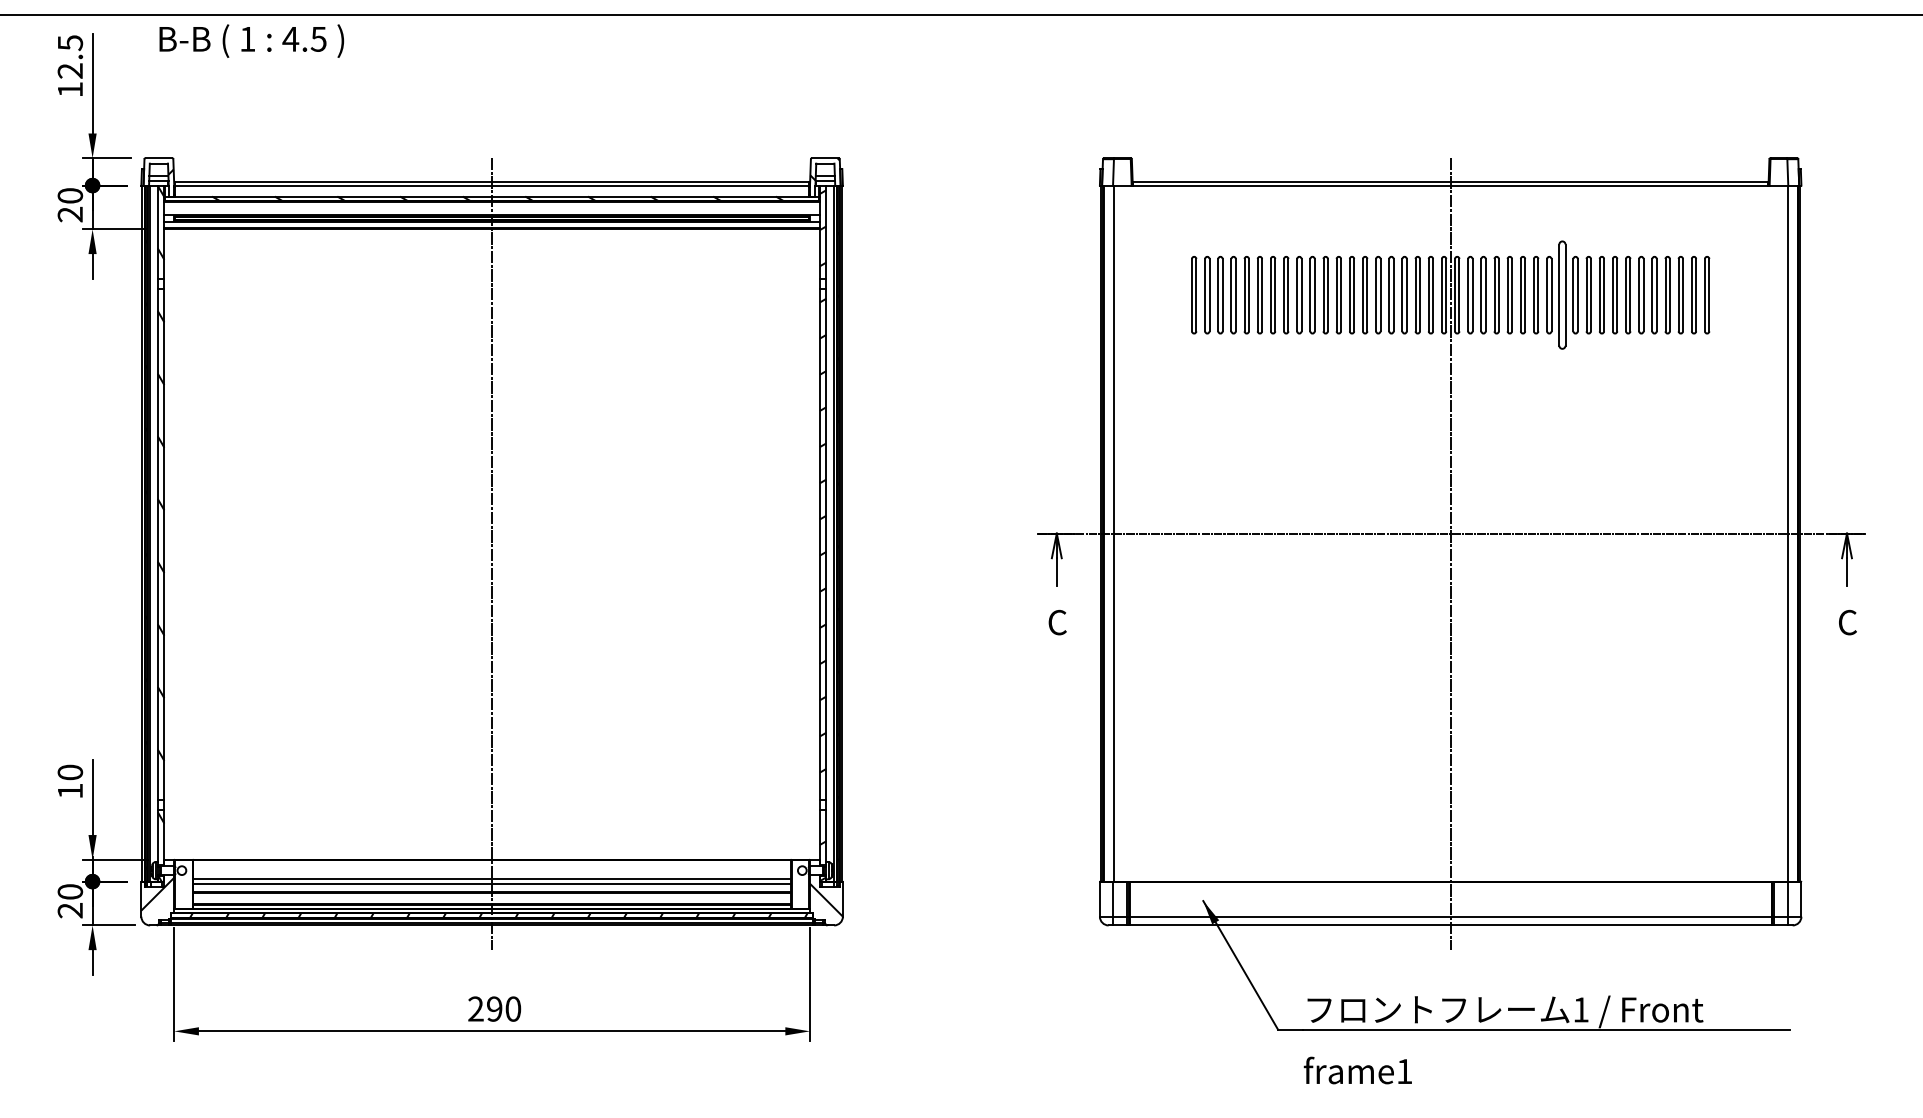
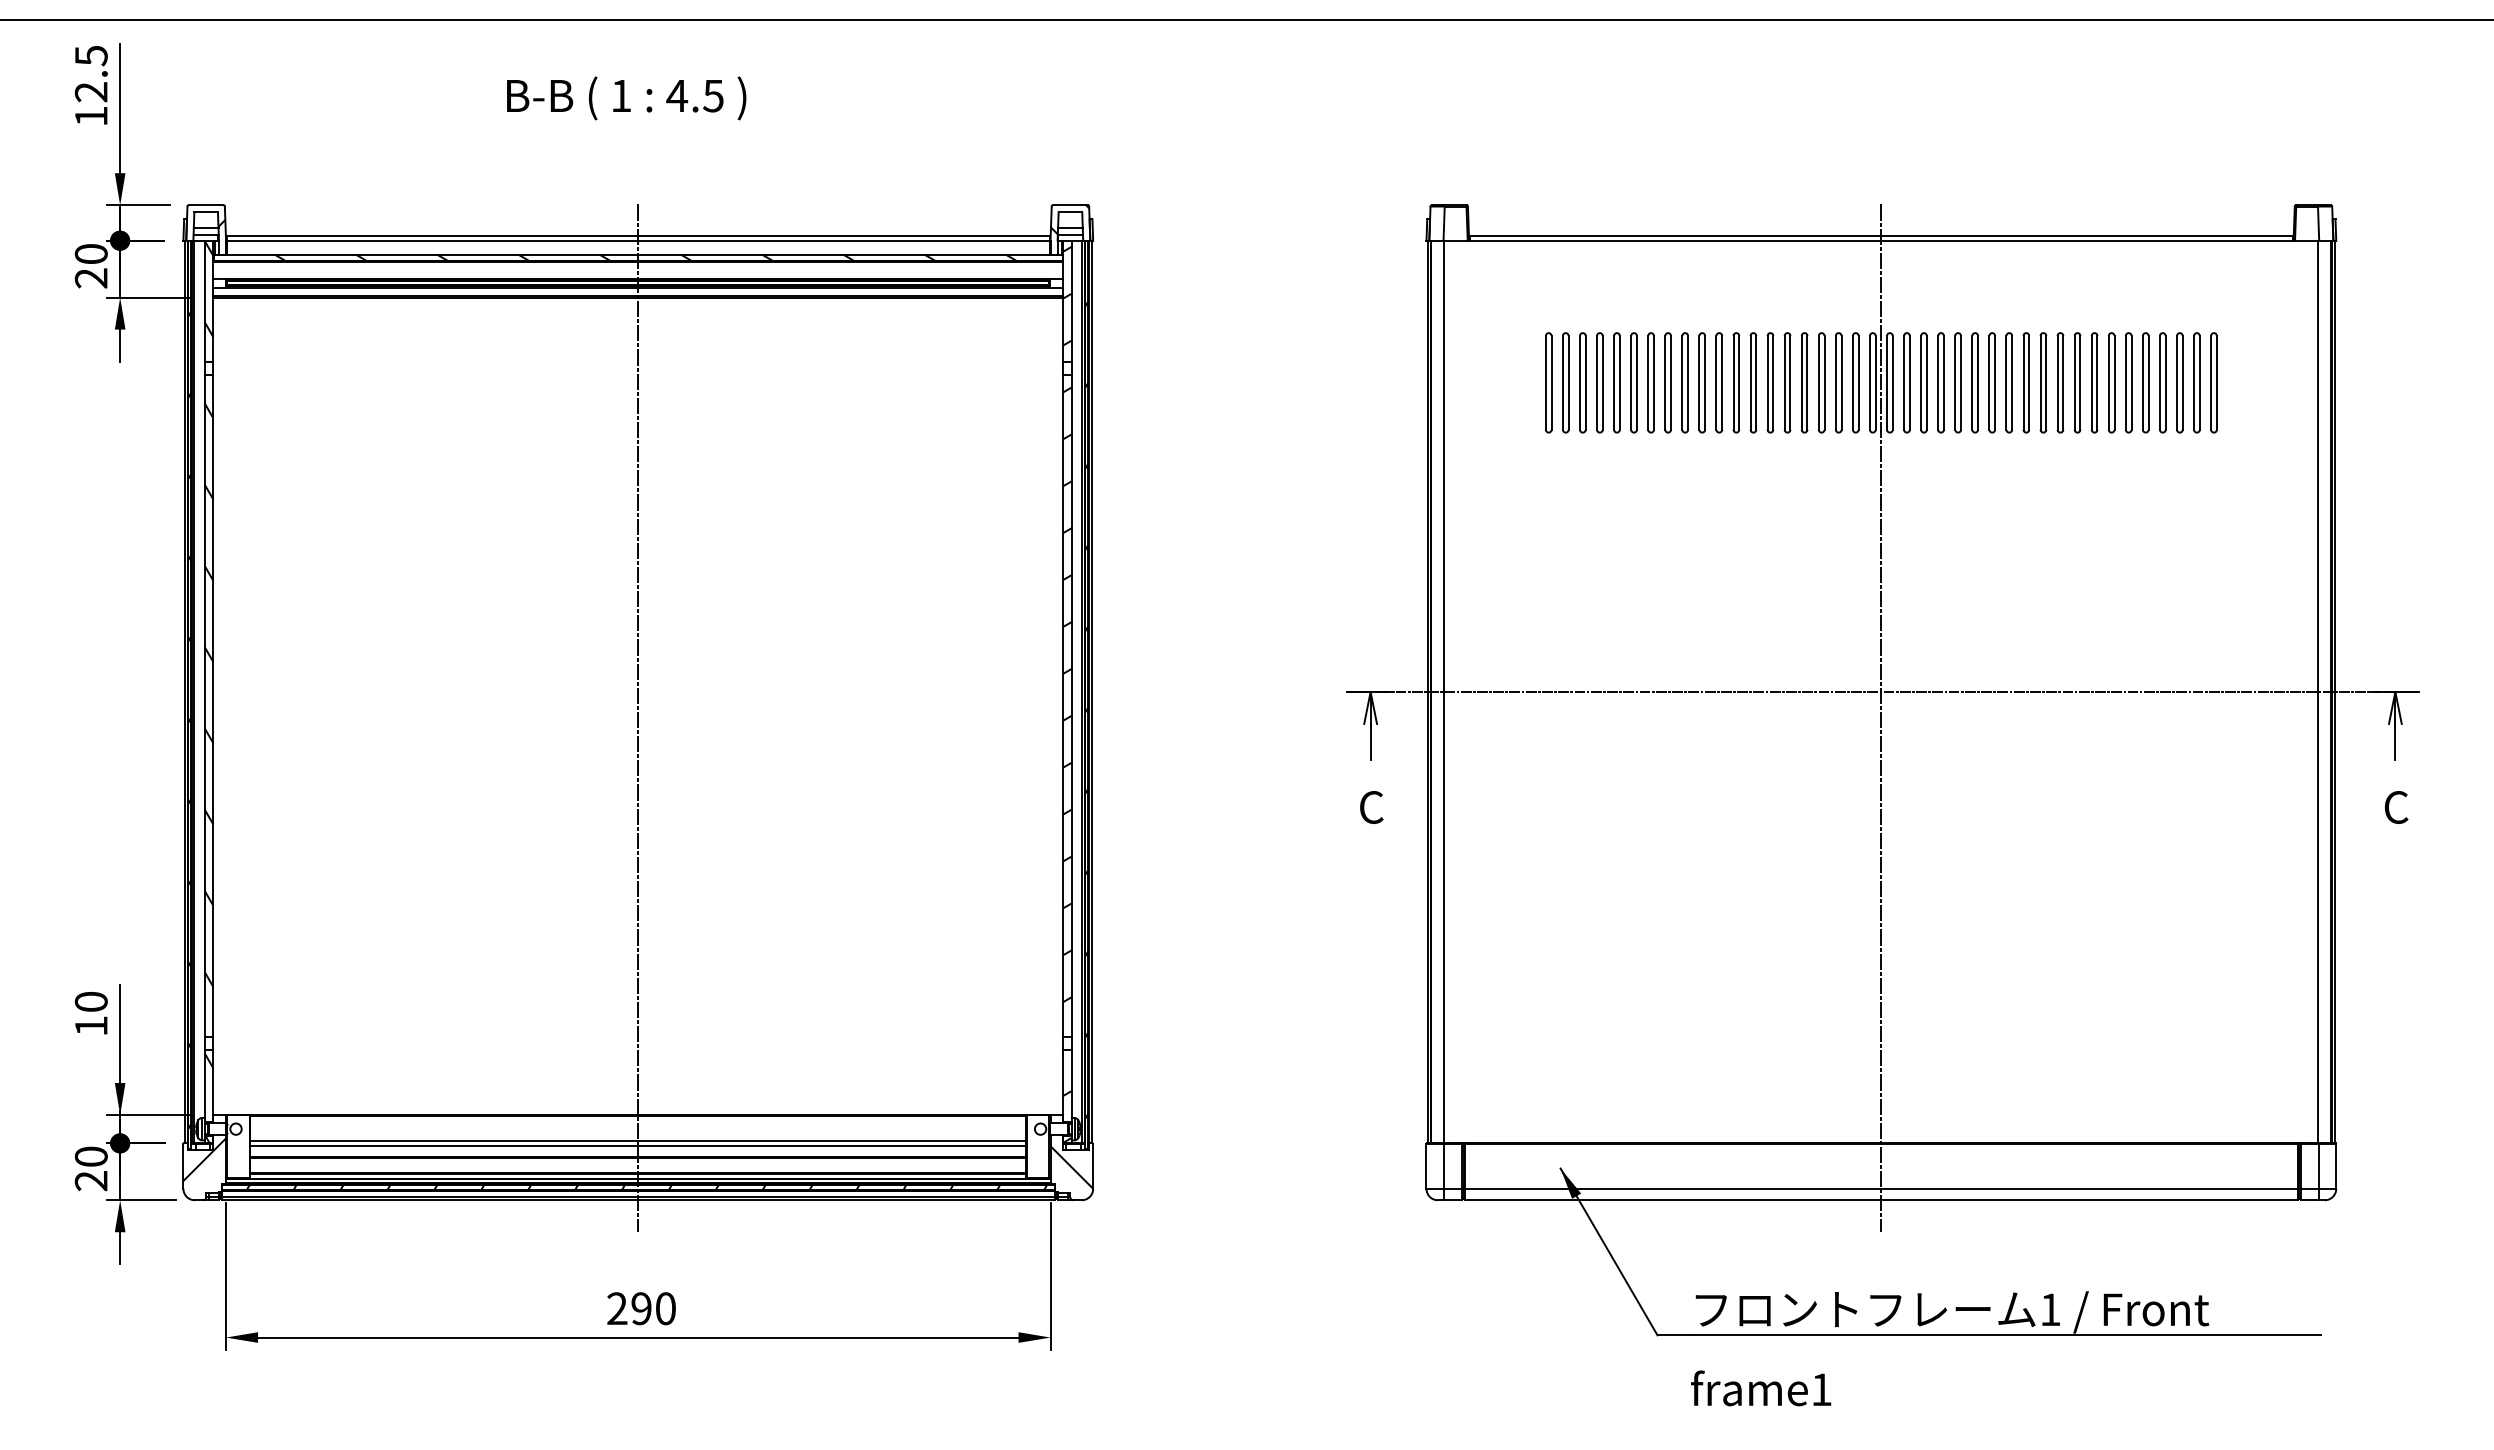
text: (251, 41) -> (626, 98), moved
part: (1562, 294) -> (2026, 382), size x0.71

